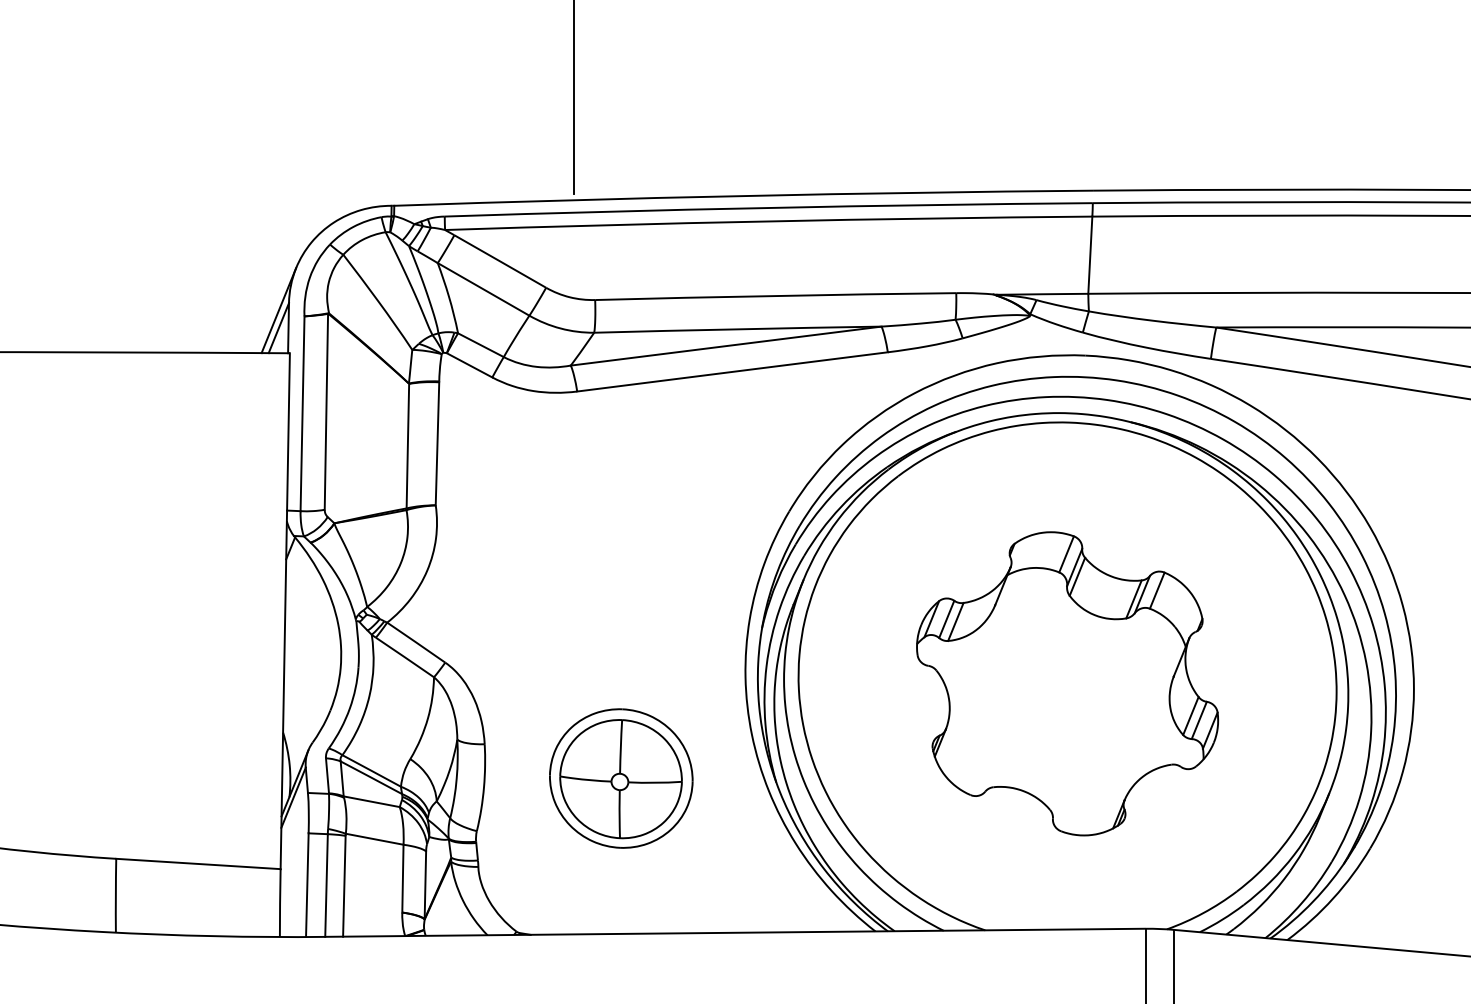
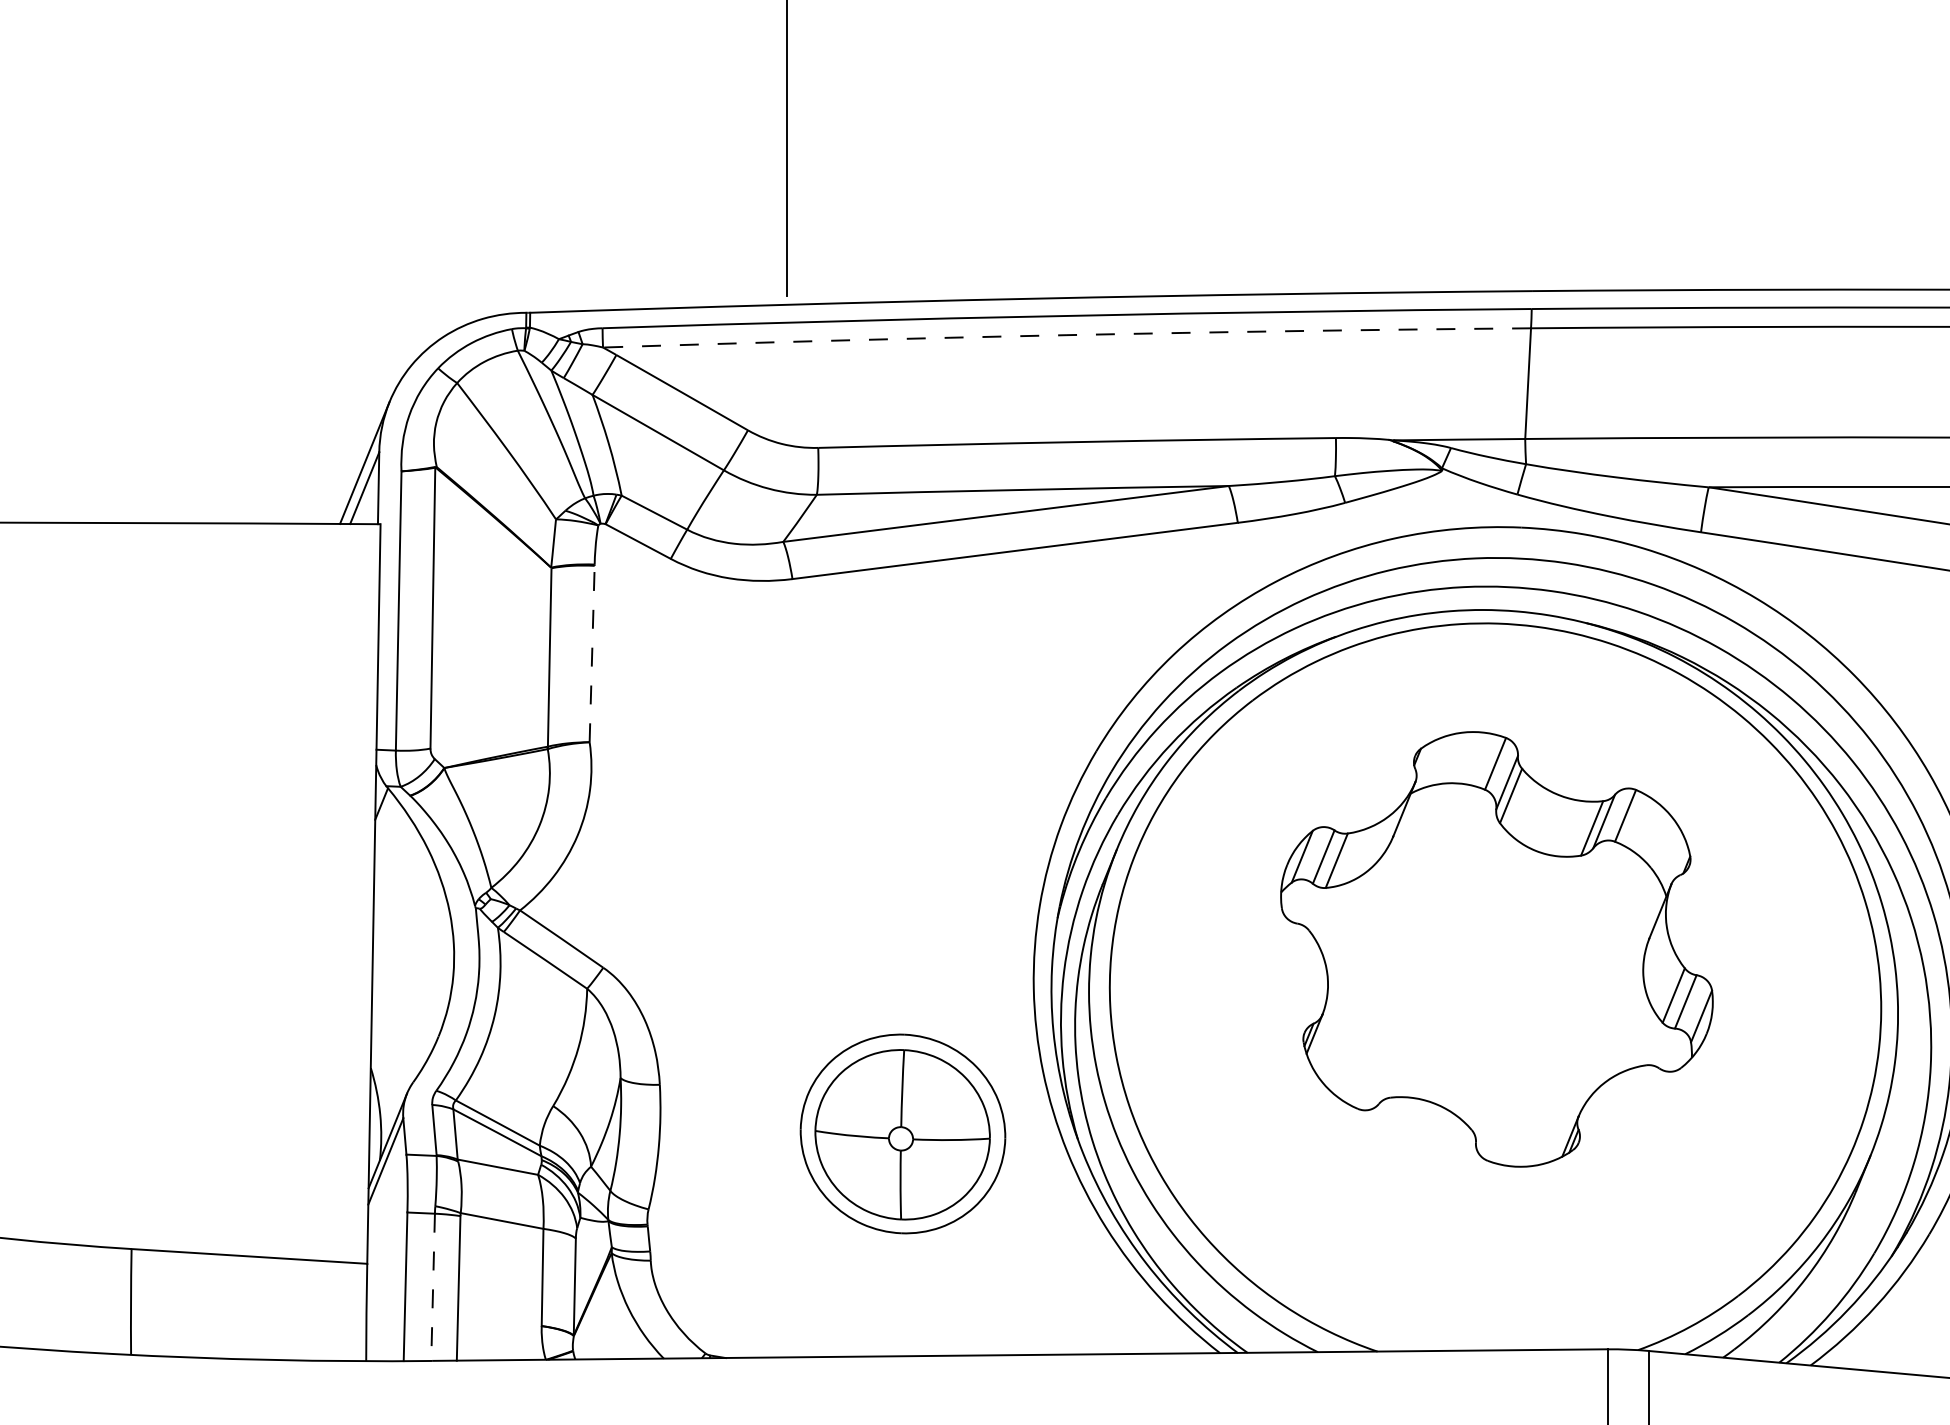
arc: (768, 221) -> (1066, 335), solid -> dashed
line: (437, 443) -> (592, 653), solid -> dashed
part: (1067, 683) -> (1496, 948), moved
part: (621, 778) -> (903, 1133), moved
line: (326, 886) -> (433, 1288), solid -> dashed

